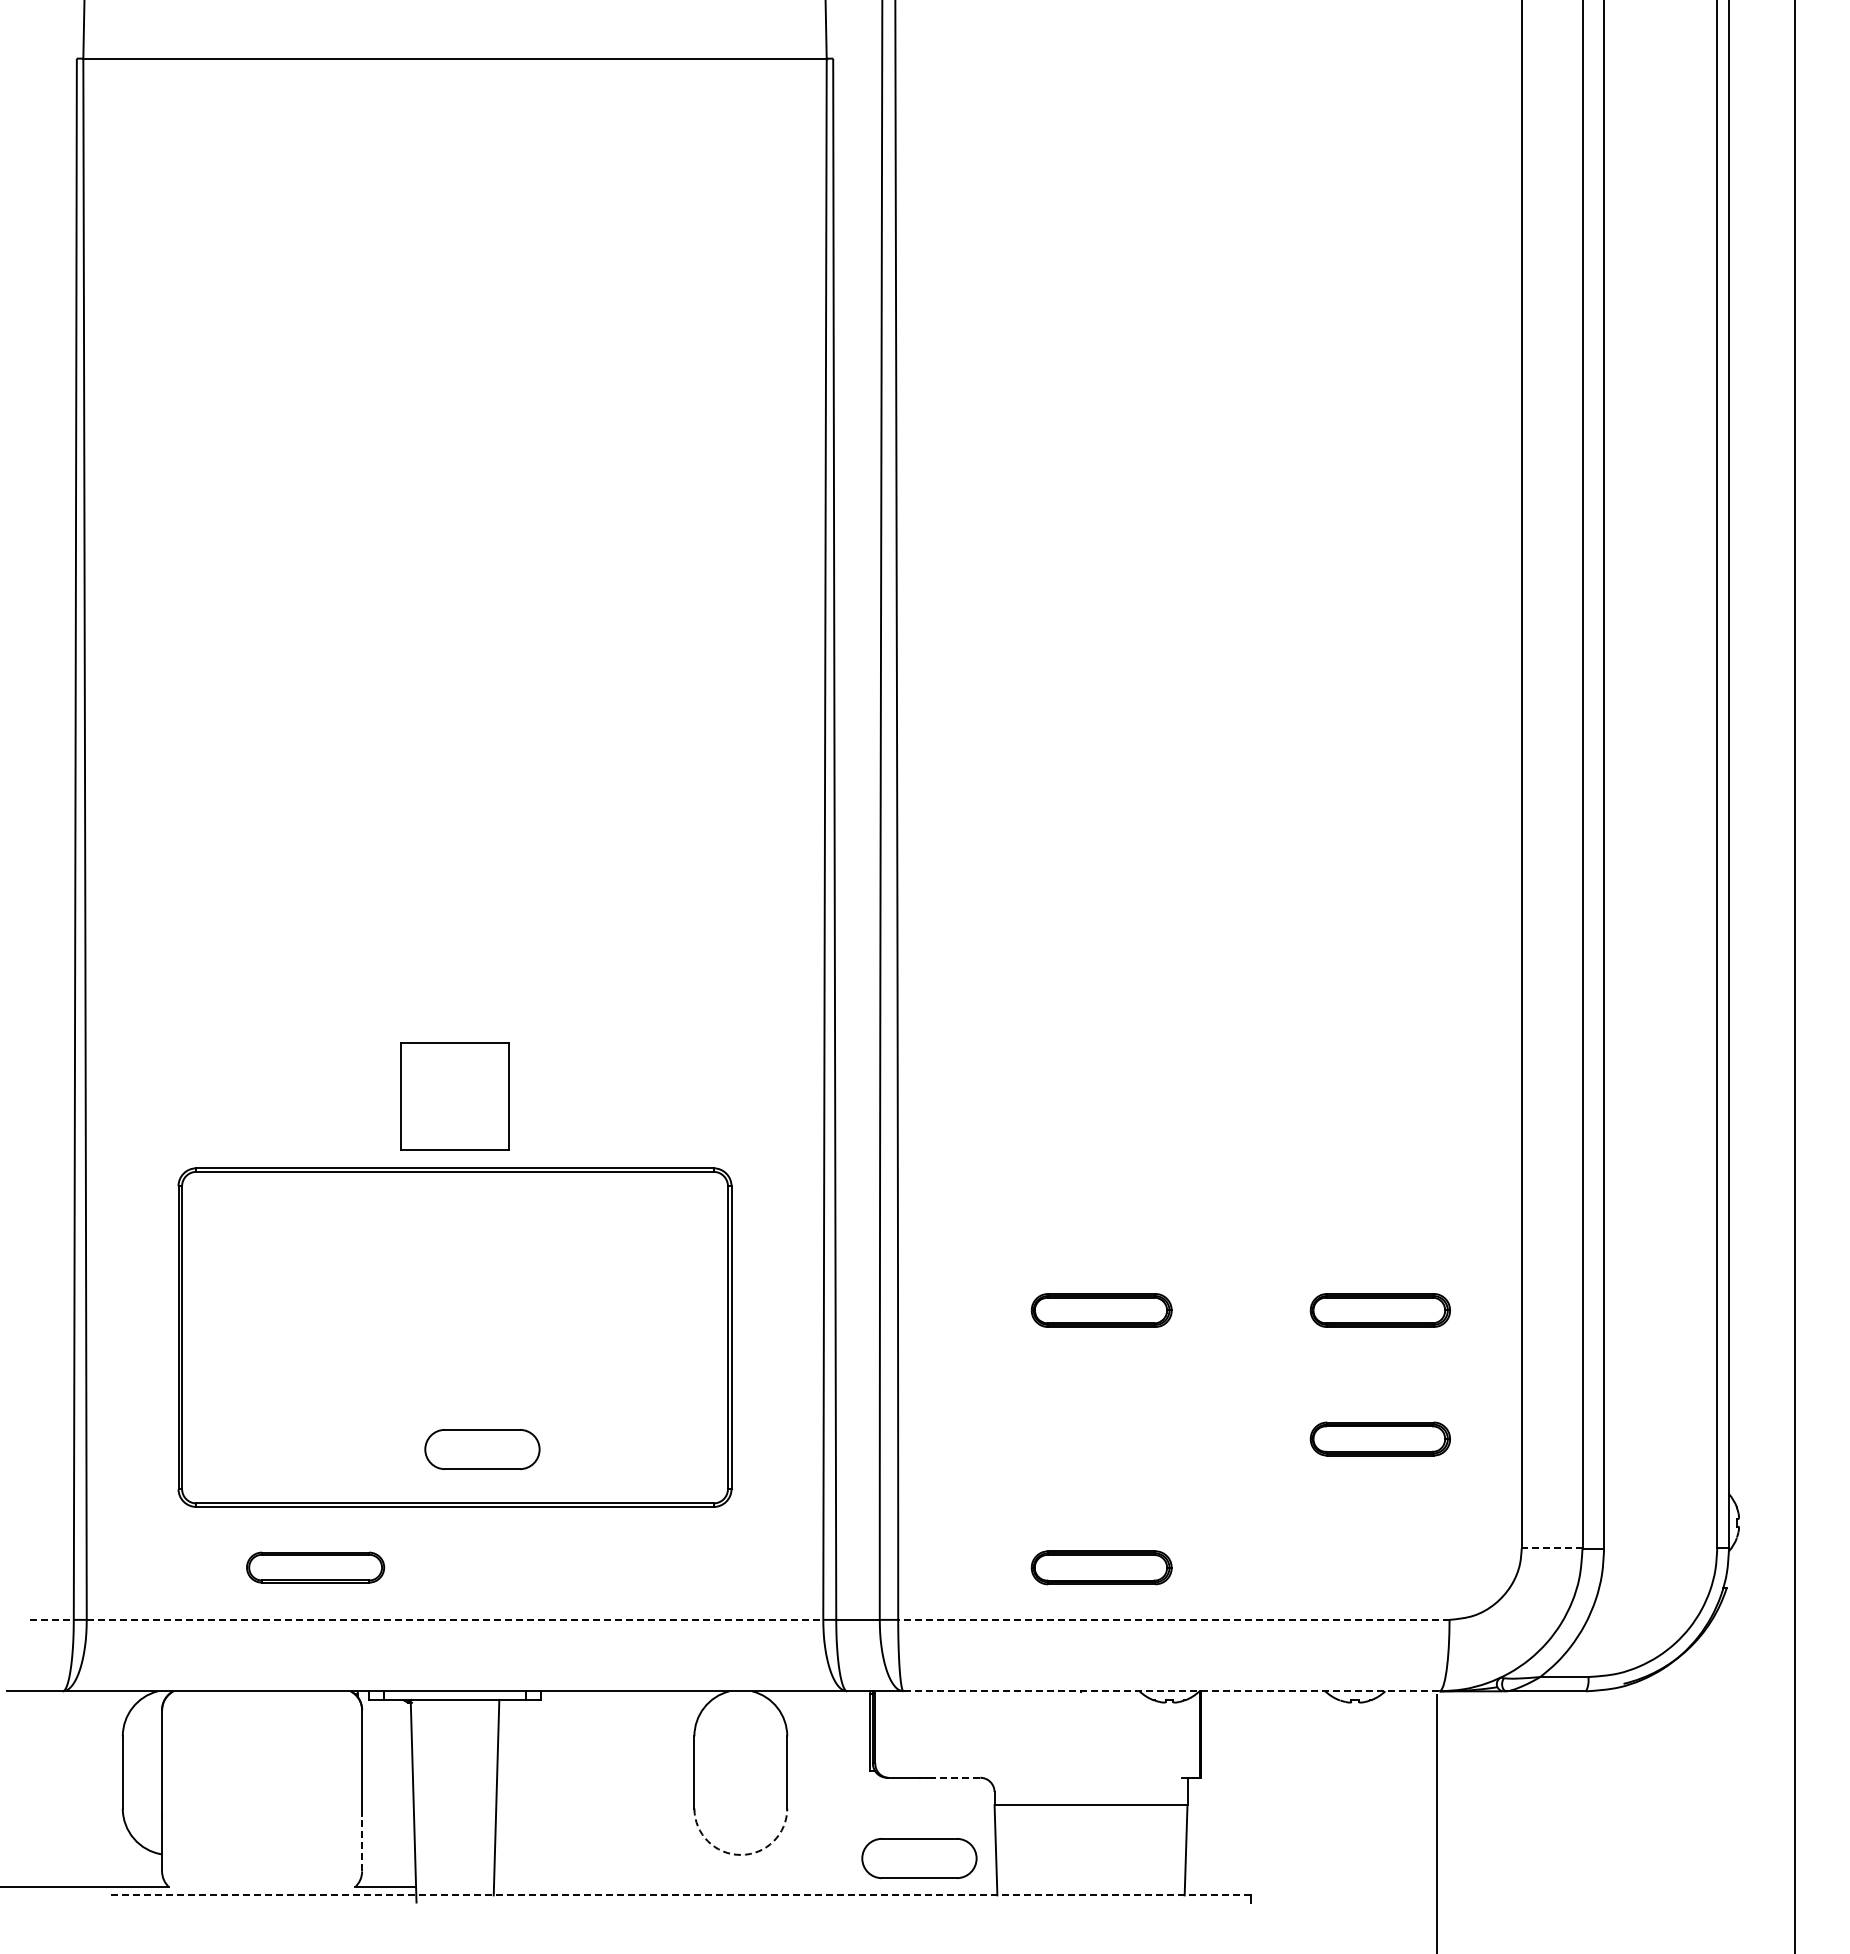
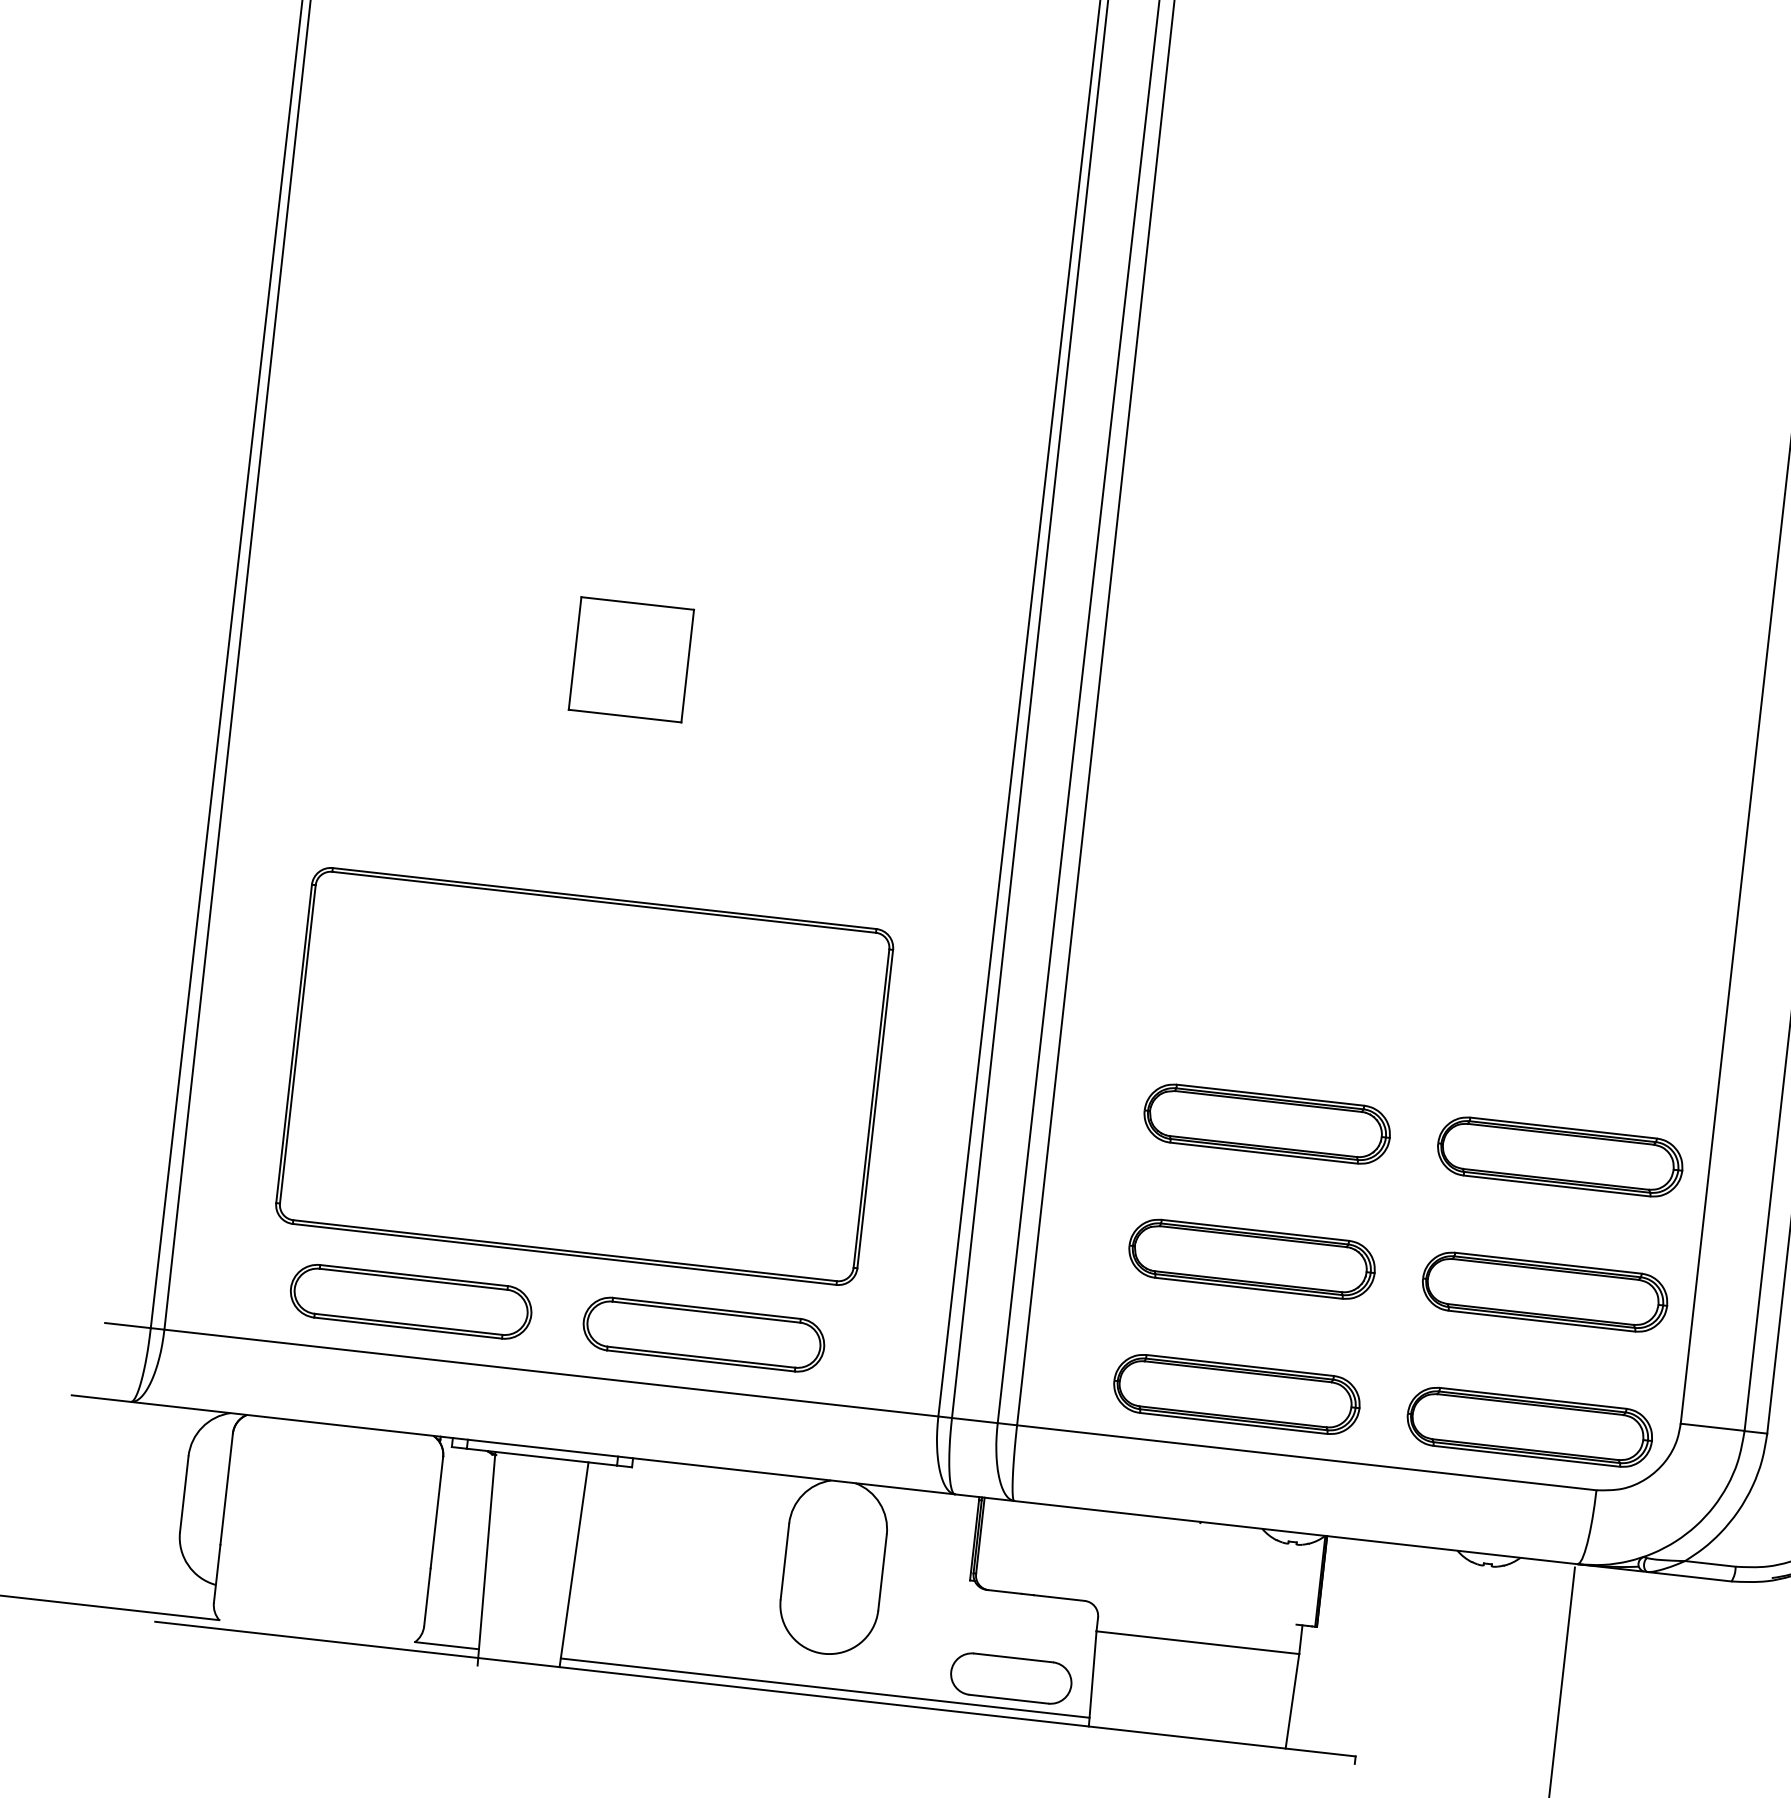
part: (454, 1096) -> (630, 660), moved
part: (1101, 1310) -> (1267, 1124), size x1.67
part: (1380, 1310) -> (1560, 1157), size x1.67
part: (1101, 1438) -> (1252, 1258), added
part: (1380, 1438) -> (1545, 1291), size x1.67
part: (482, 1449) -> (600, 1197), removed
line: (1551, 1548) -> (1712, 1427), dashed -> solid
part: (315, 1567) -> (410, 1301), size x1.67
part: (594, 1567) -> (704, 1334), added
part: (1101, 1567) -> (1236, 1394), size x1.67
part: (1380, 1567) -> (1530, 1427), added
line: (52, 1619) -> (128, 1325), dashed -> solid
line: (455, 1619) -> (551, 1372), dashed -> solid
line: (1173, 1619) -> (1306, 1457), dashed -> solid
line: (1172, 1691) -> (1296, 1532), dashed -> solid
line: (955, 1777) -> (1058, 1597), dashed -> solid
line: (362, 1843) -> (427, 1597), dashed -> solid
arc: (740, 1854) -> (823, 1653), dashed -> solid
line: (745, 1887) -> (825, 1688), added
line: (679, 1895) -> (754, 1689), dashed -> solid

